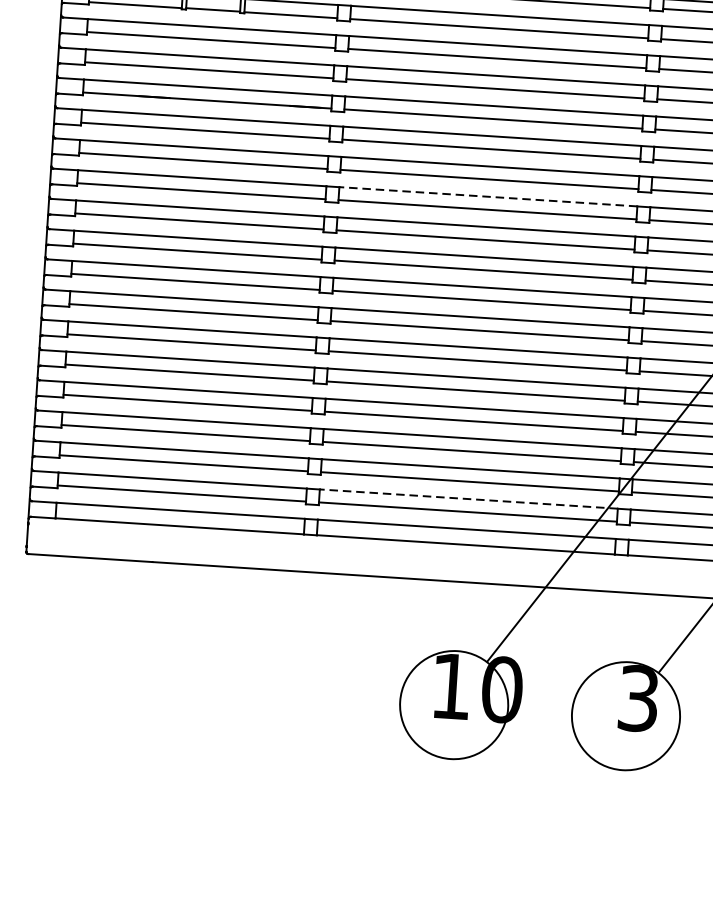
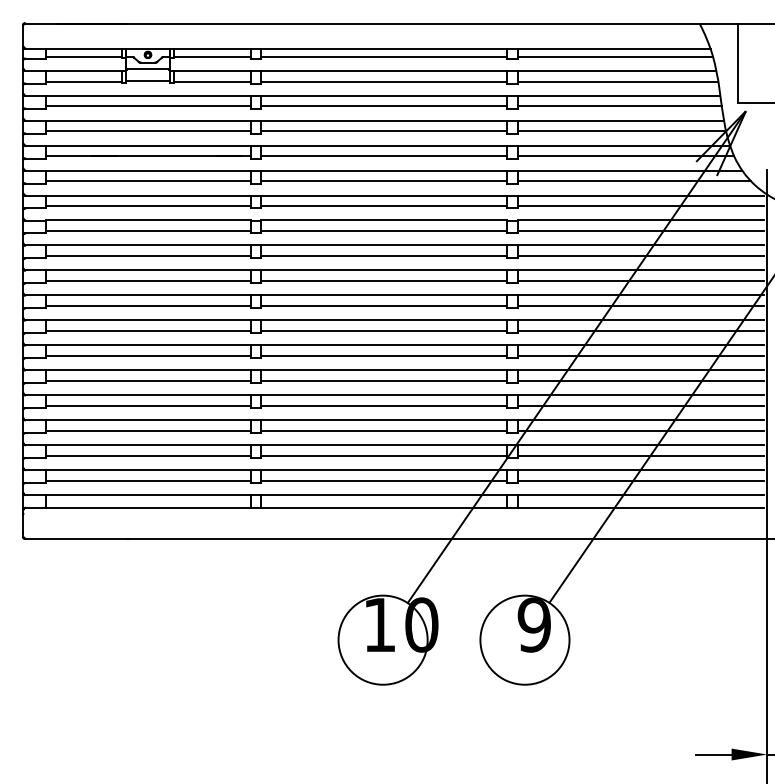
line: (488, 196) -> (384, 220), dashed -> solid
line: (469, 499) -> (384, 470), dashed -> solid
text: (637, 697) -> (533, 624), 3 -> 9

